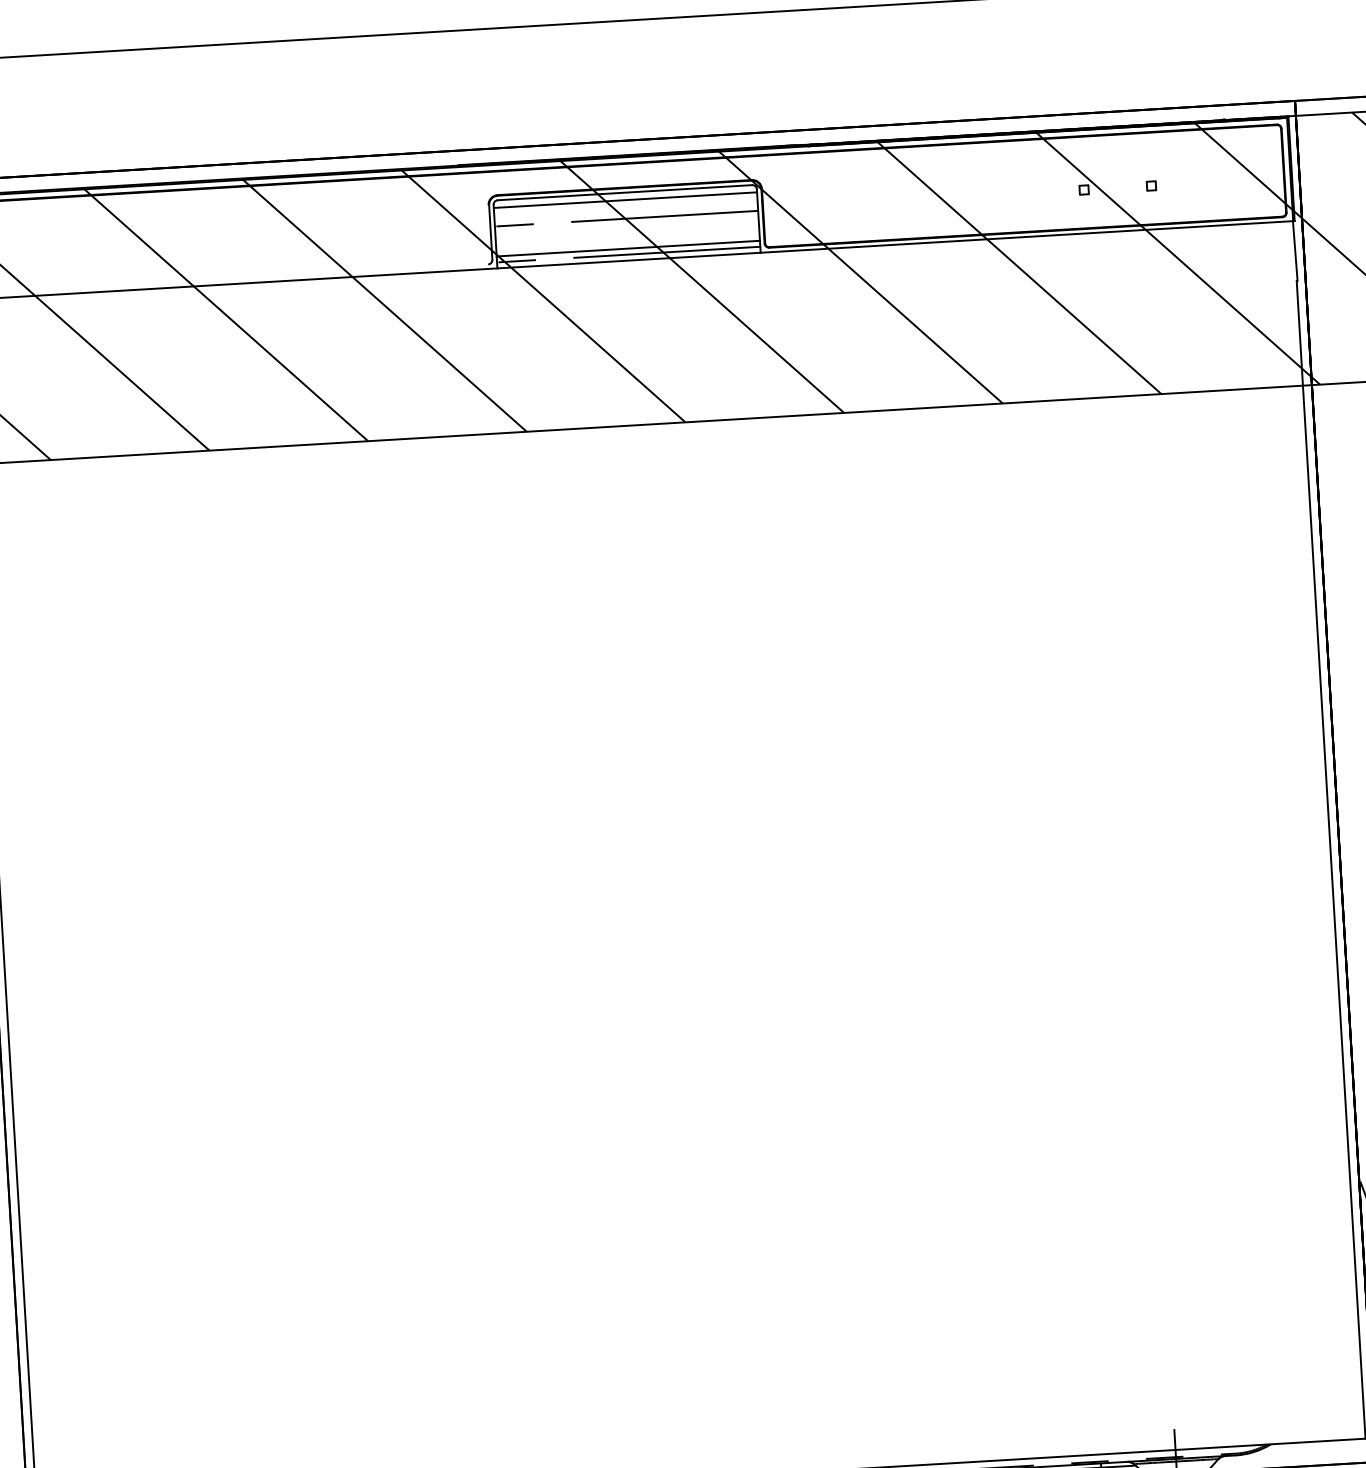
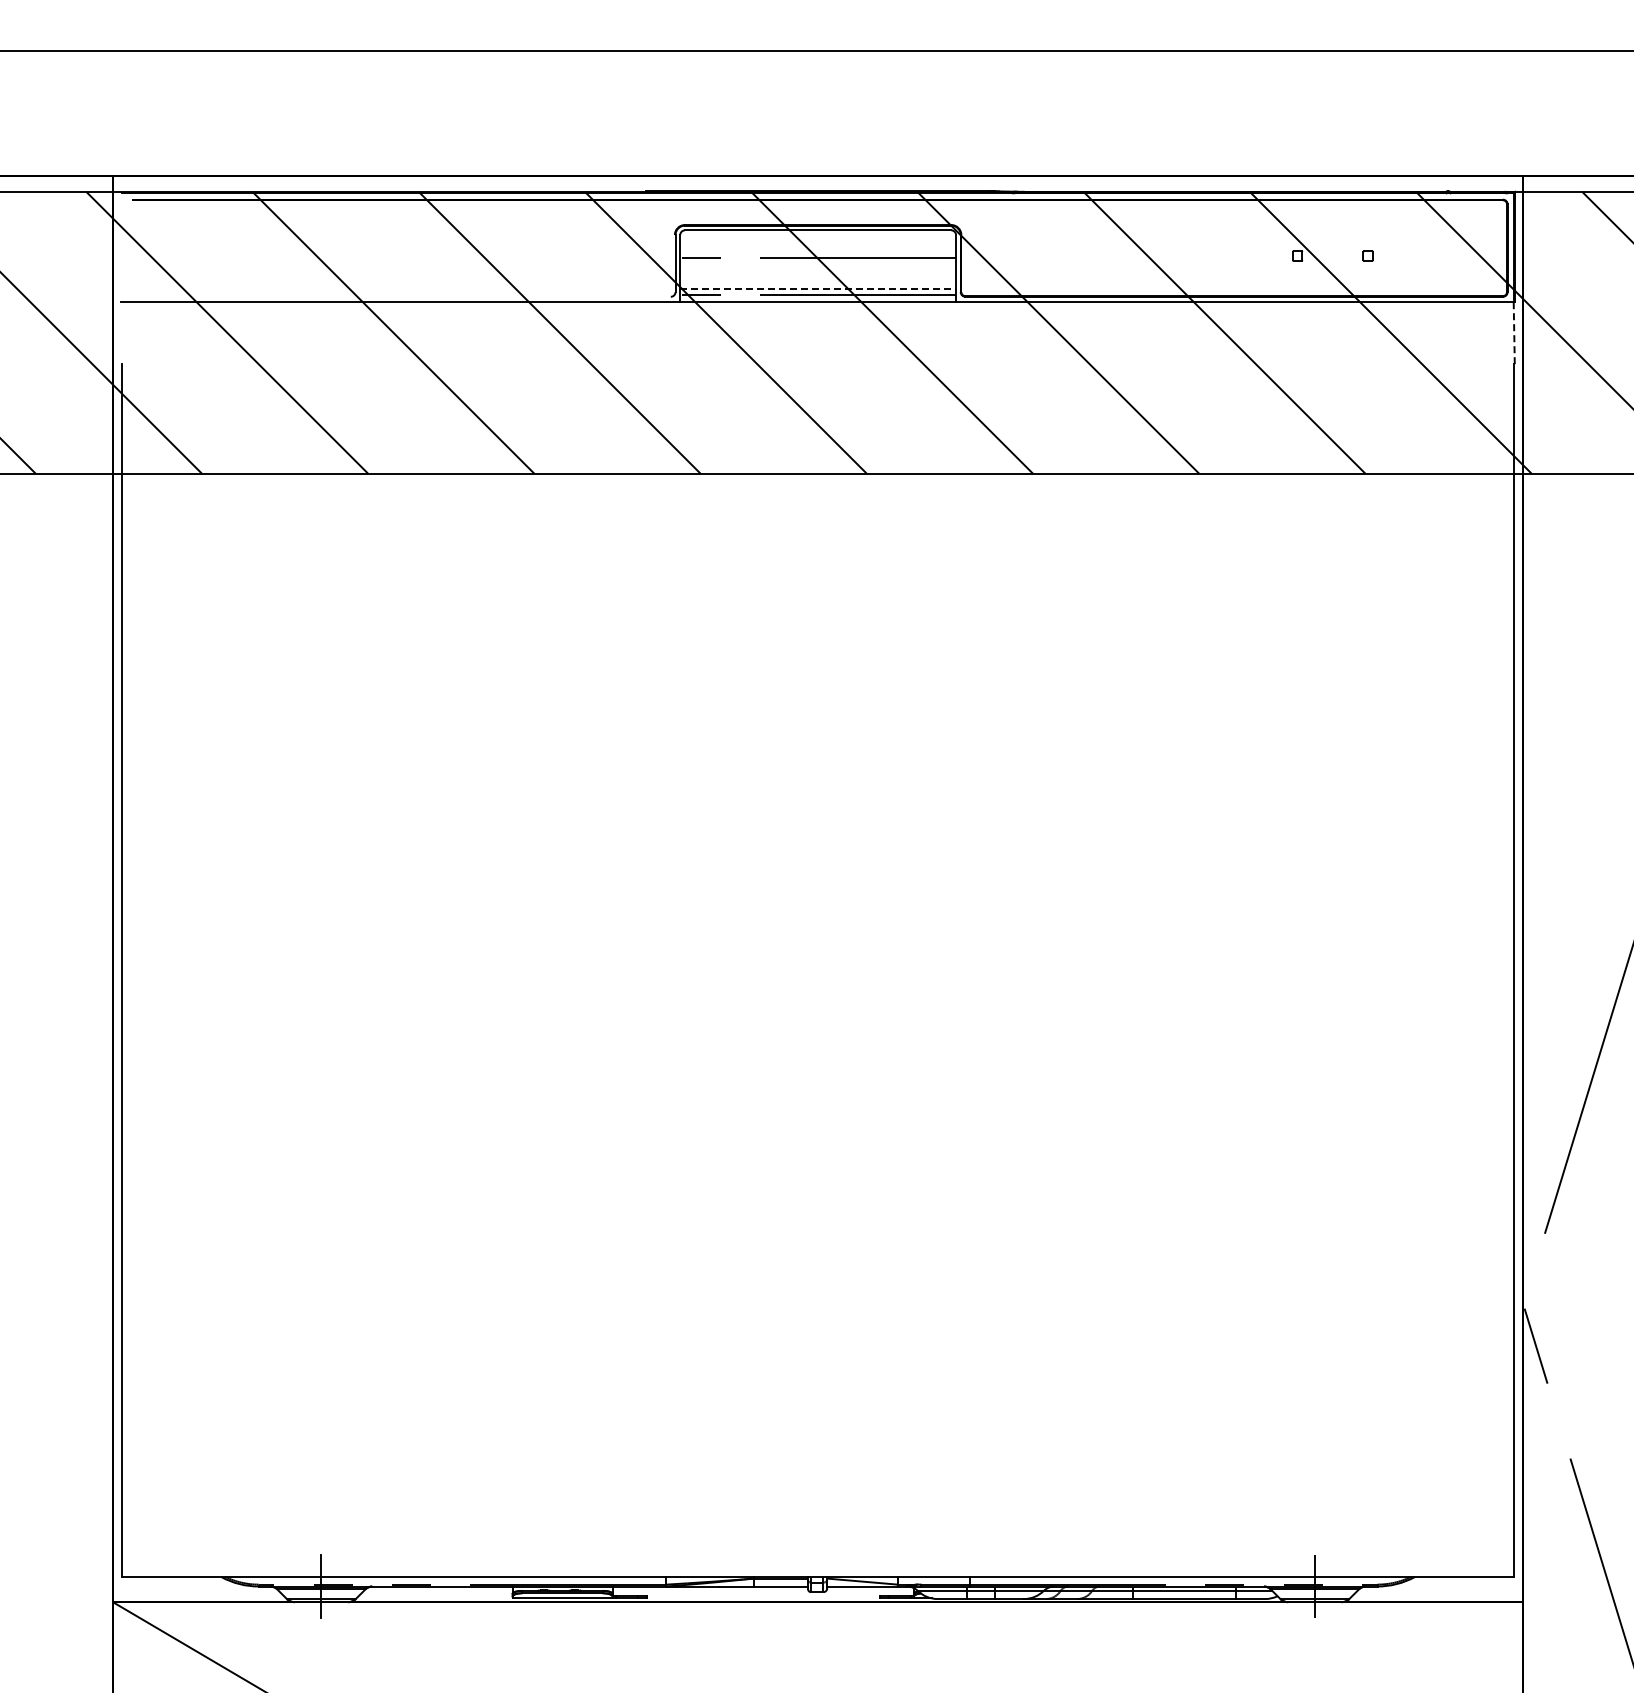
line: (625, 200) -> (818, 238), removed
line: (628, 248) -> (818, 288), solid -> dashed
line: (1295, 250) -> (1514, 332), solid -> dashed

